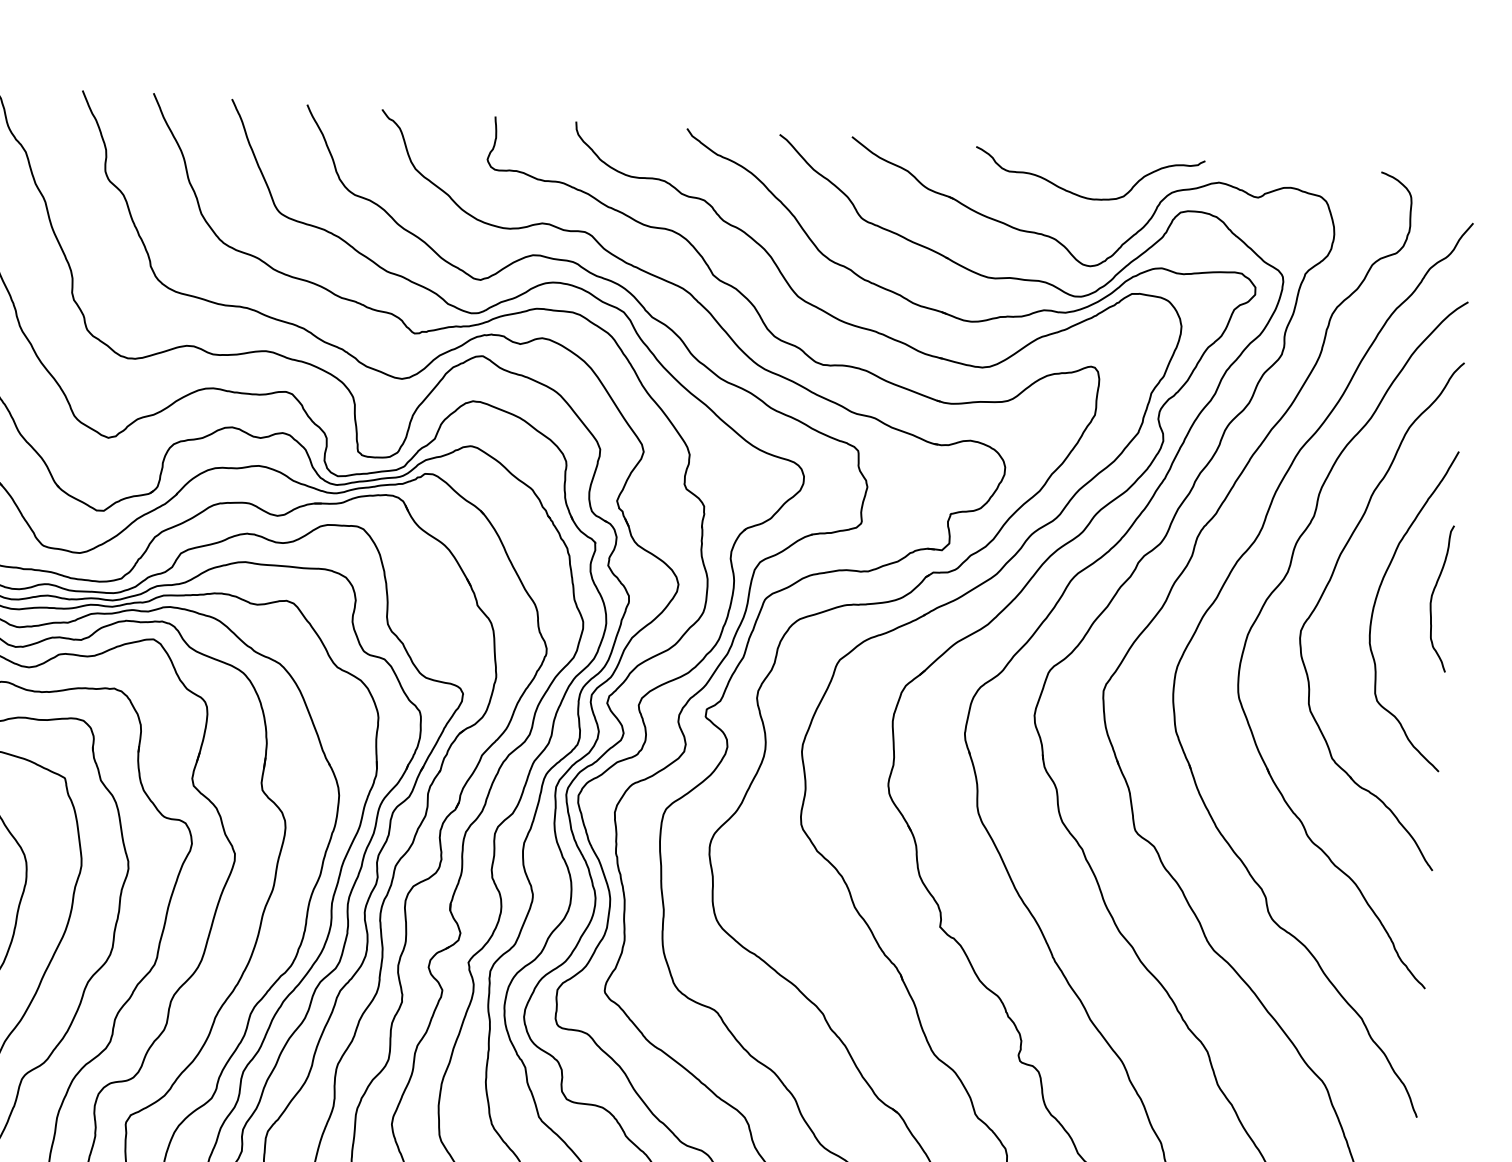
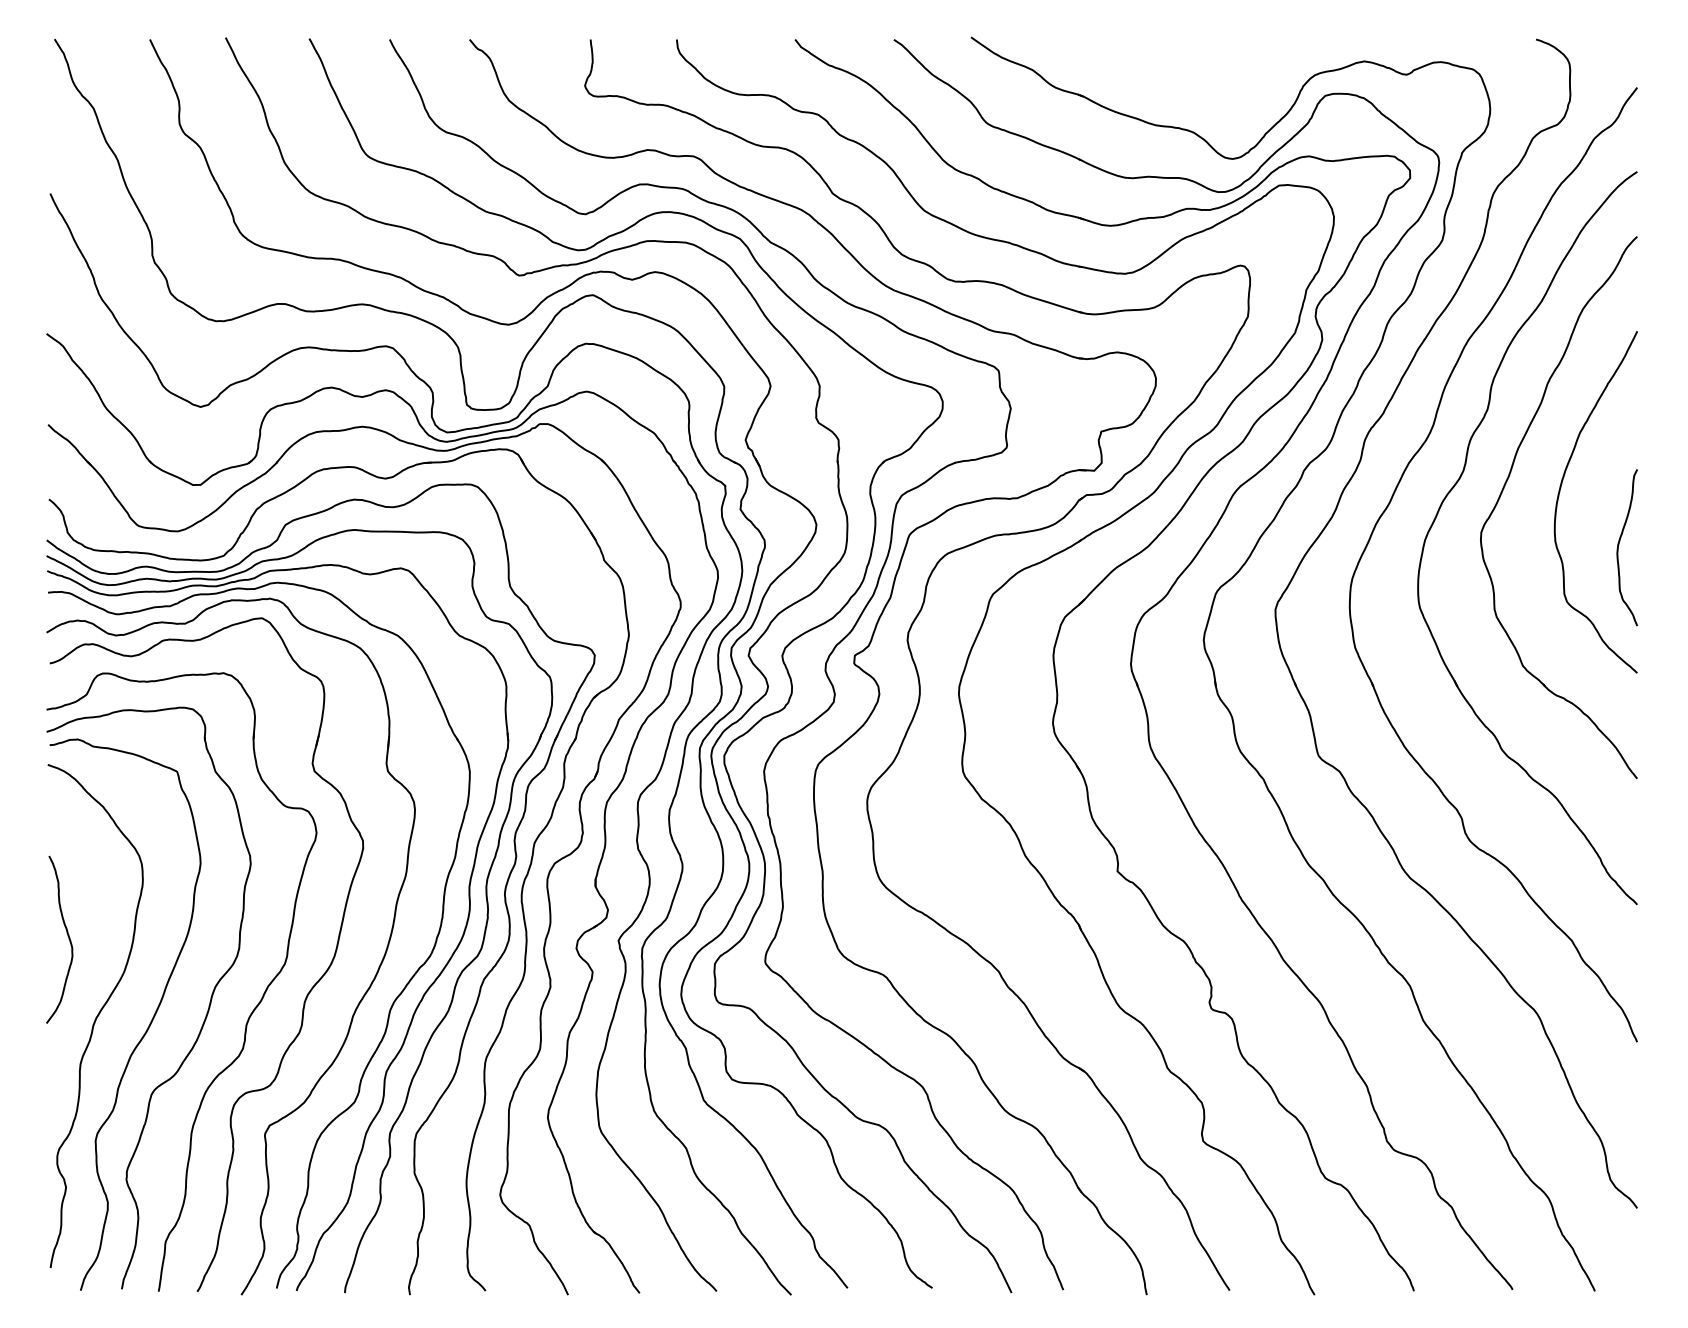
curve: (1082, 195) -> (1219, 84), removed
curve: (1433, 595) -> (1619, 544), moved

